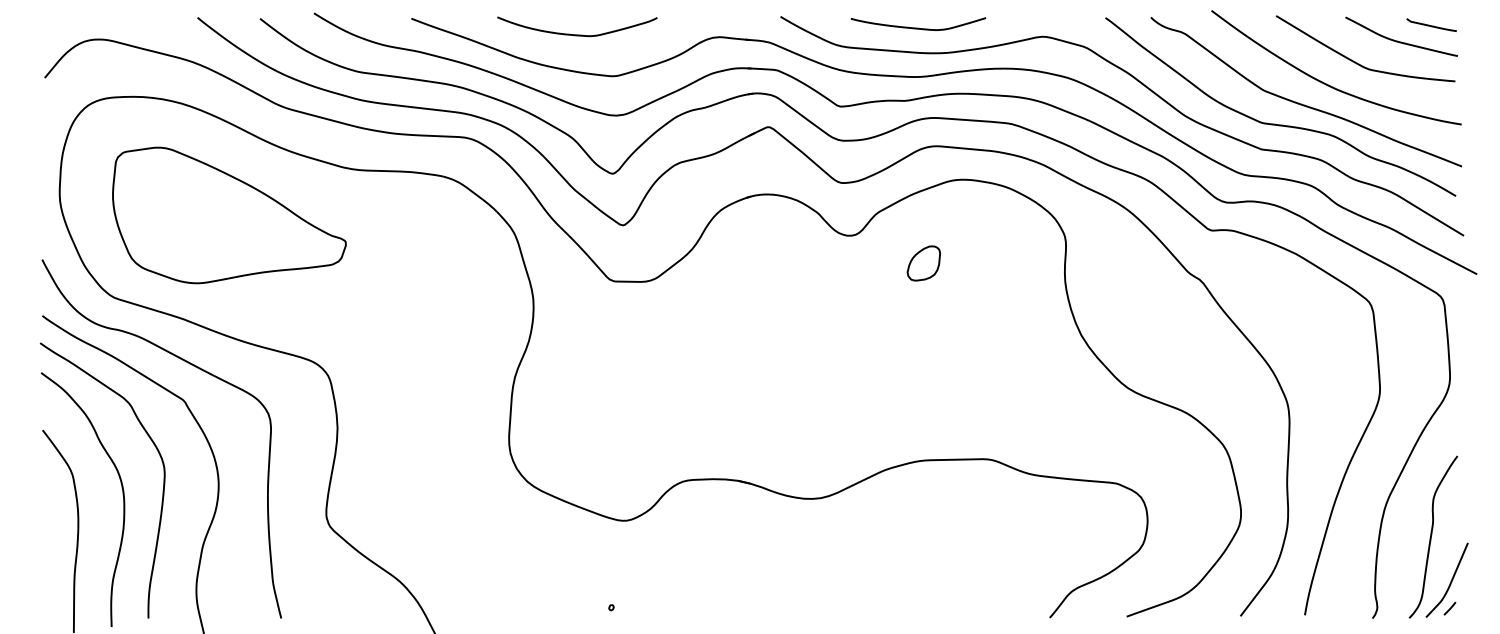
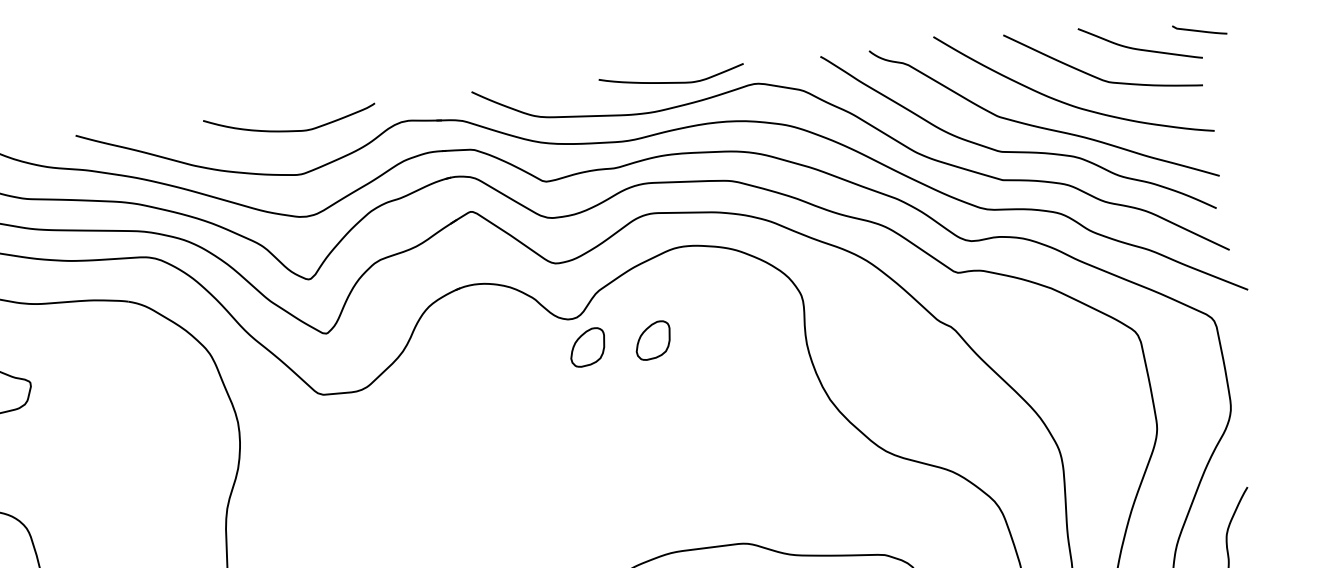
curve: (1431, 25) -> (1199, 30), moved
curve: (918, 27) -> (672, 81), moved
curve: (577, 34) -> (291, 130), moved
part: (862, 263) -> (587, 347), added

